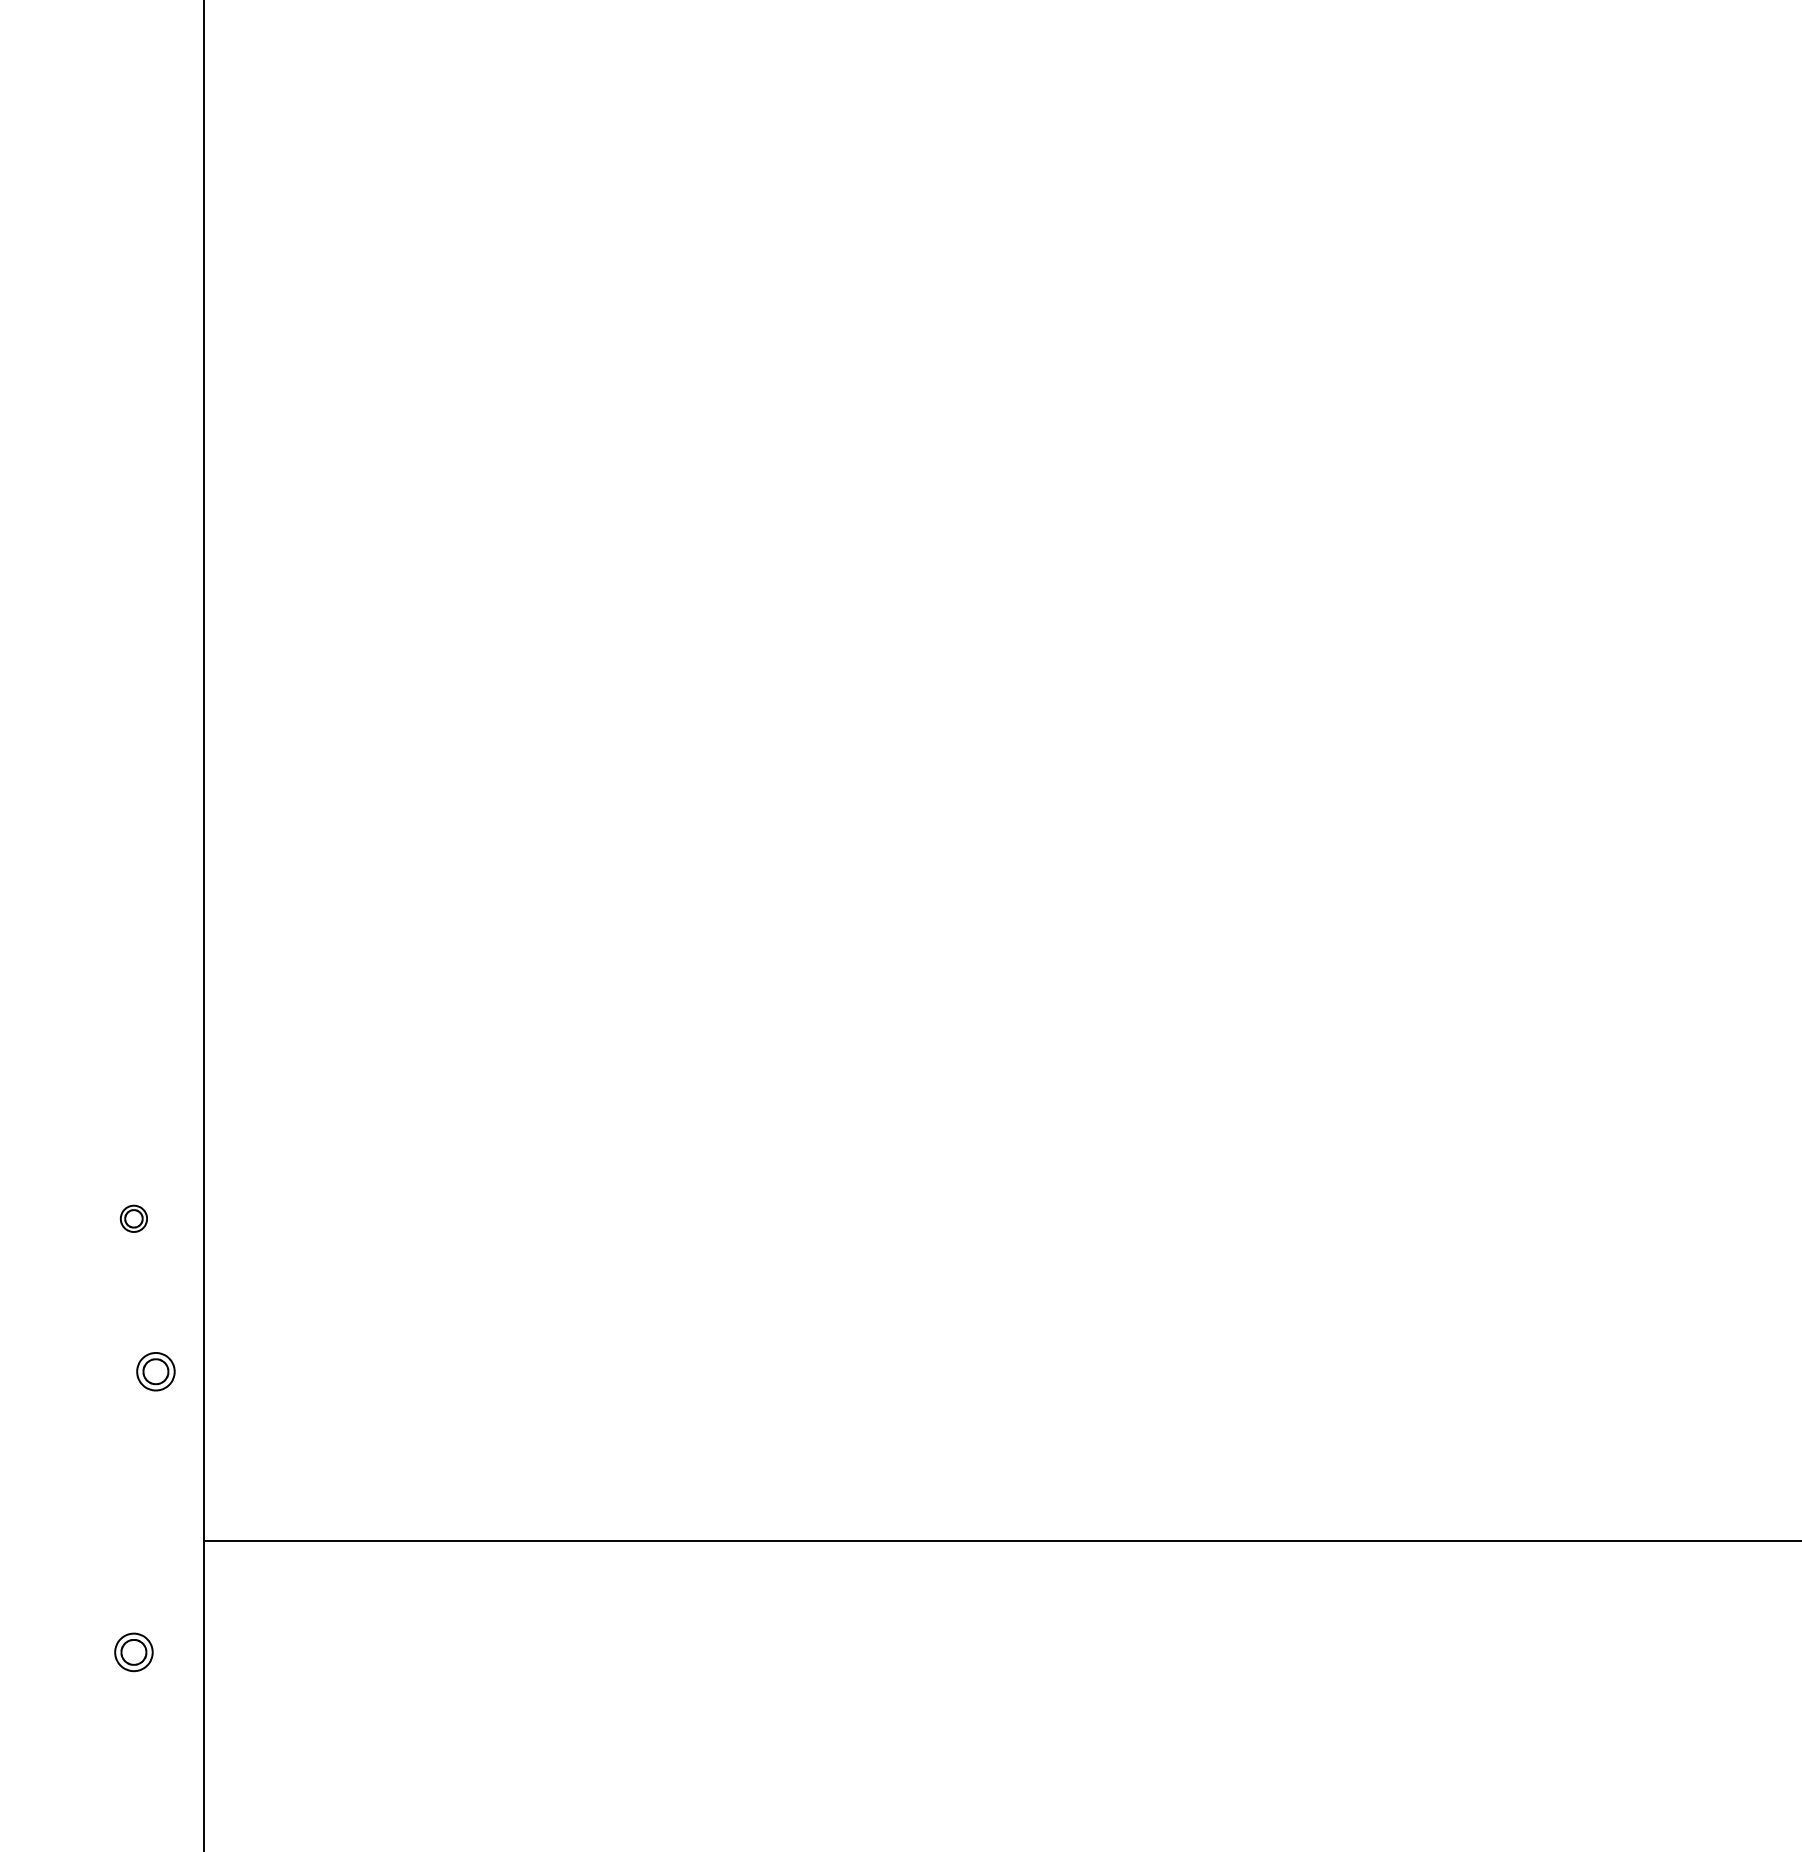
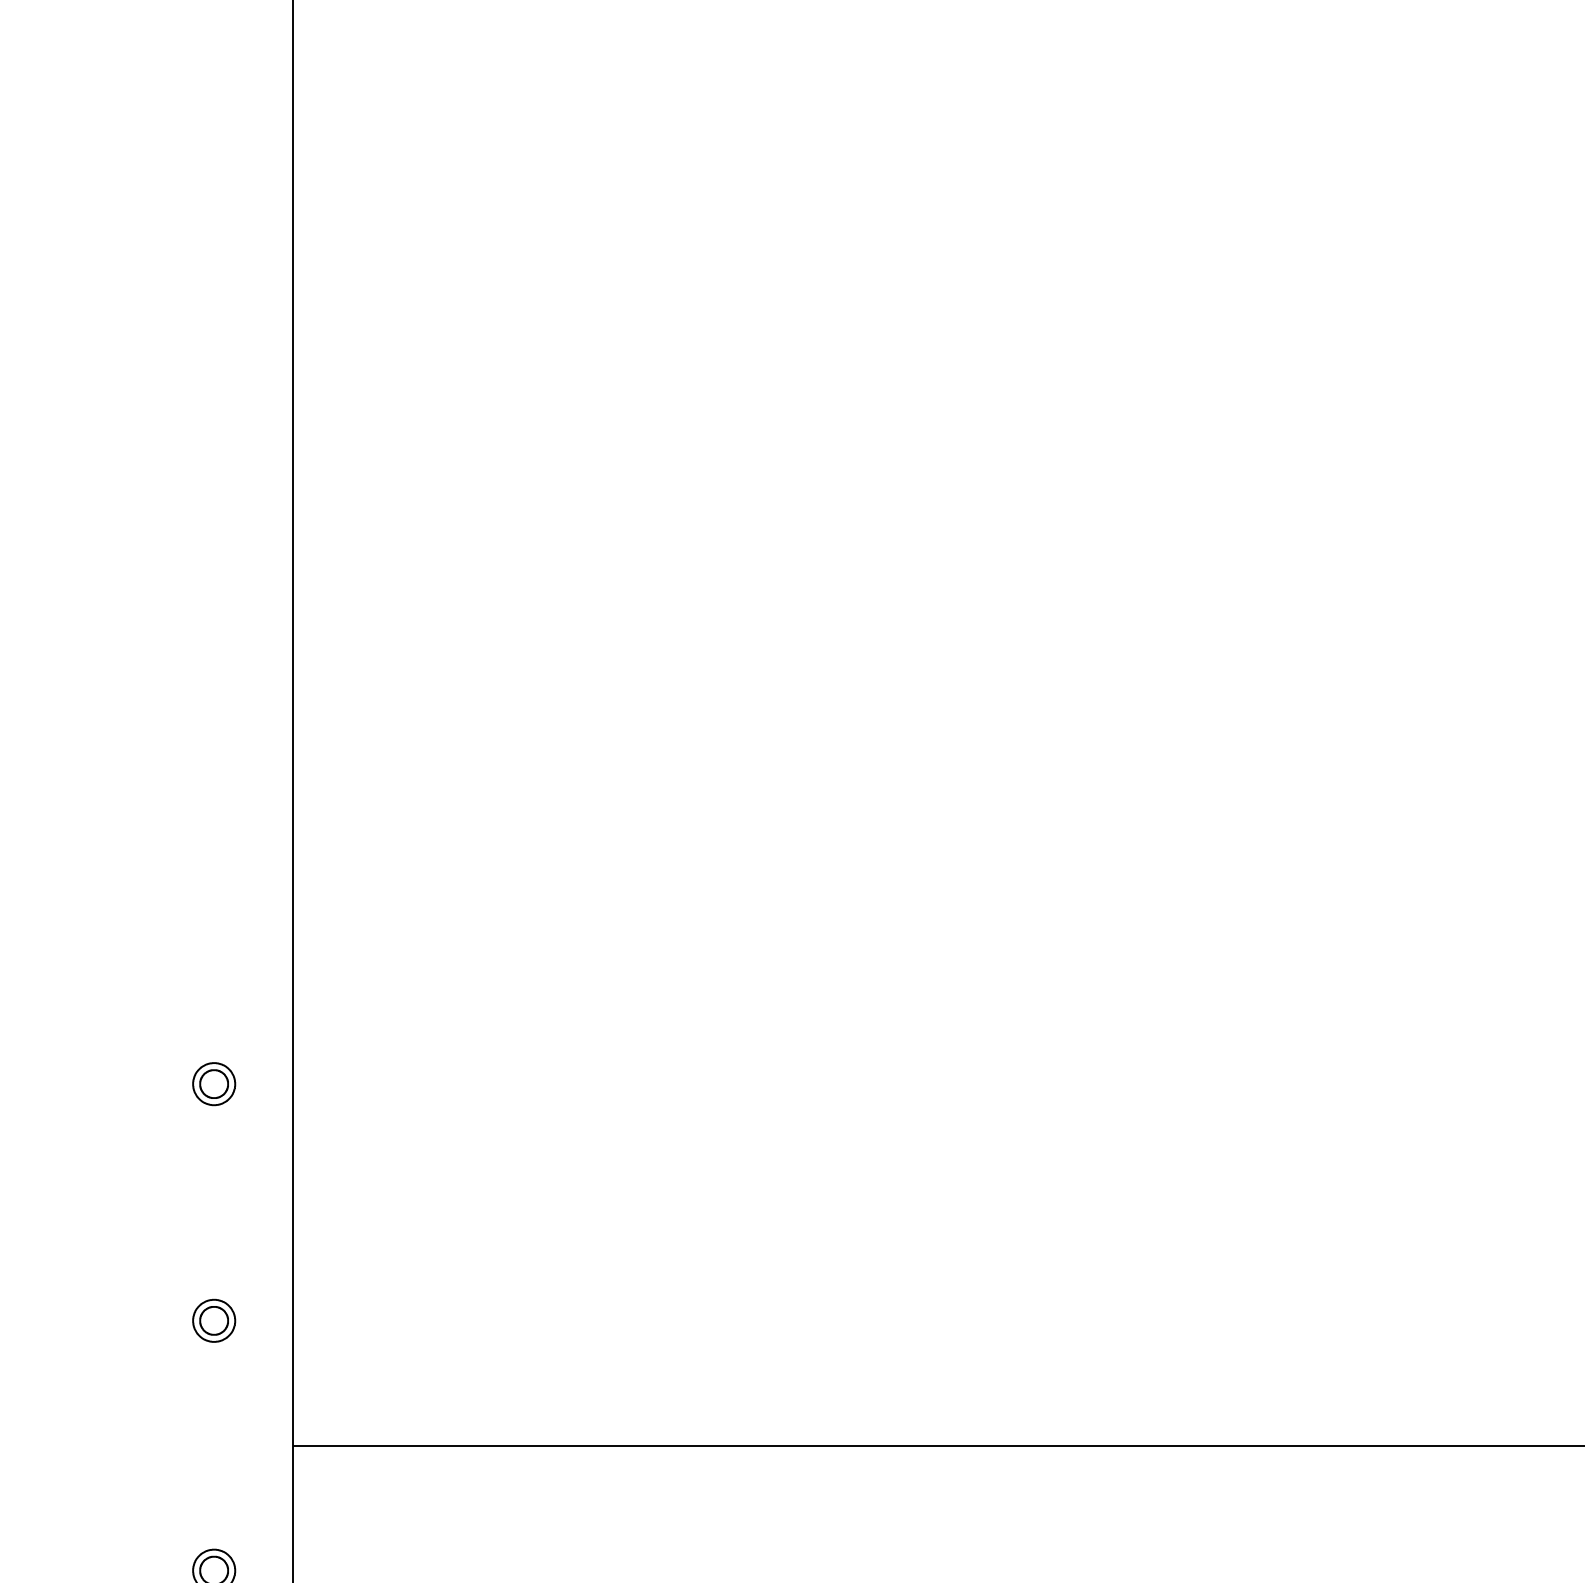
part: (133, 1218) -> (213, 1083), size x1.43
part: (155, 1371) -> (213, 1320), moved

